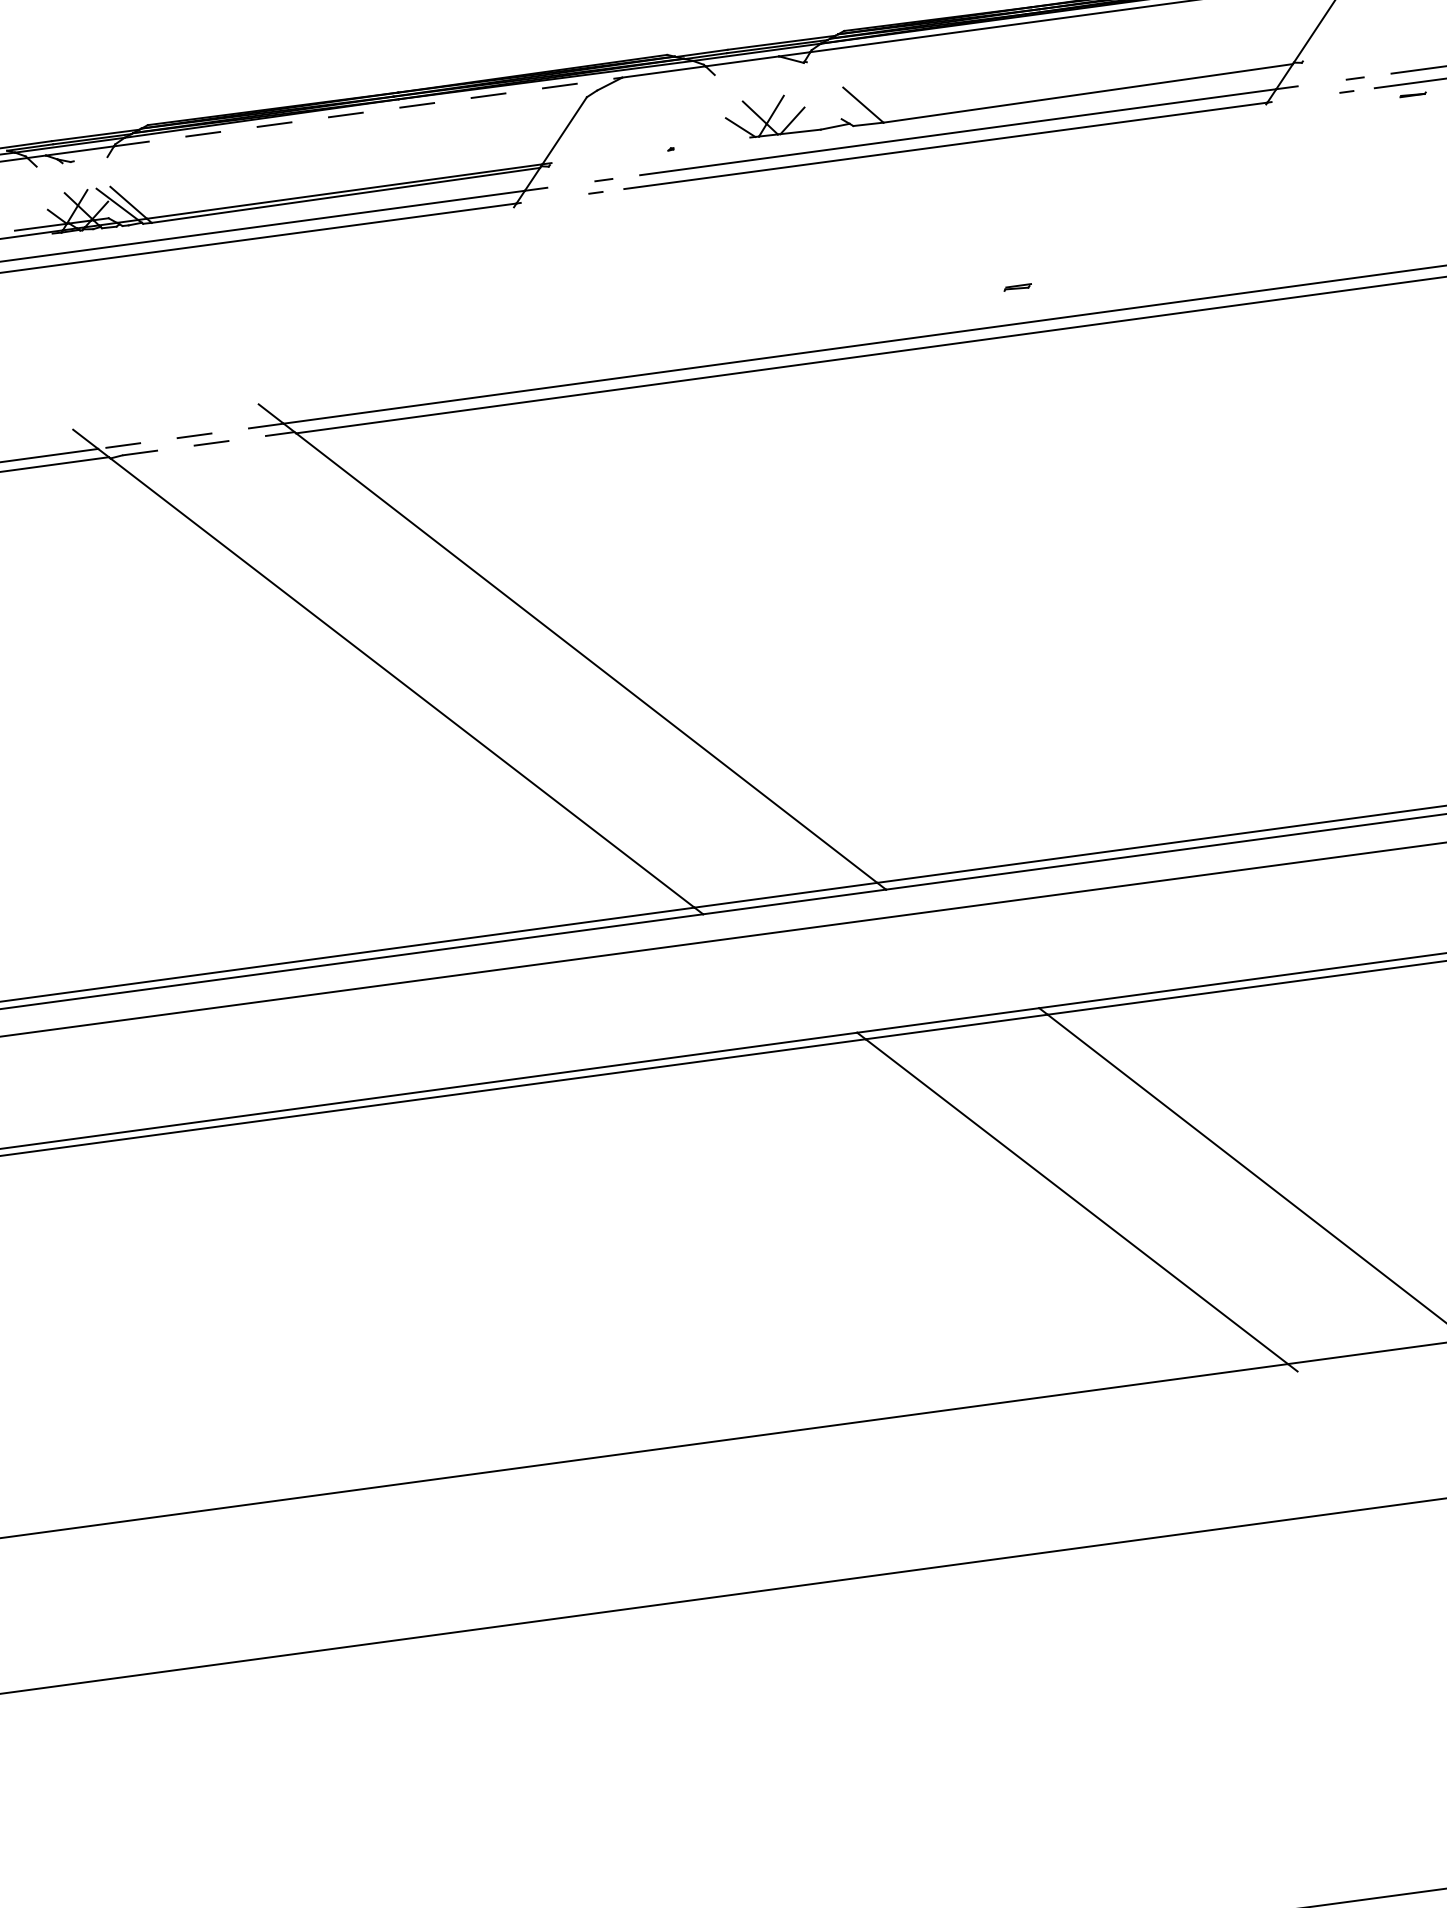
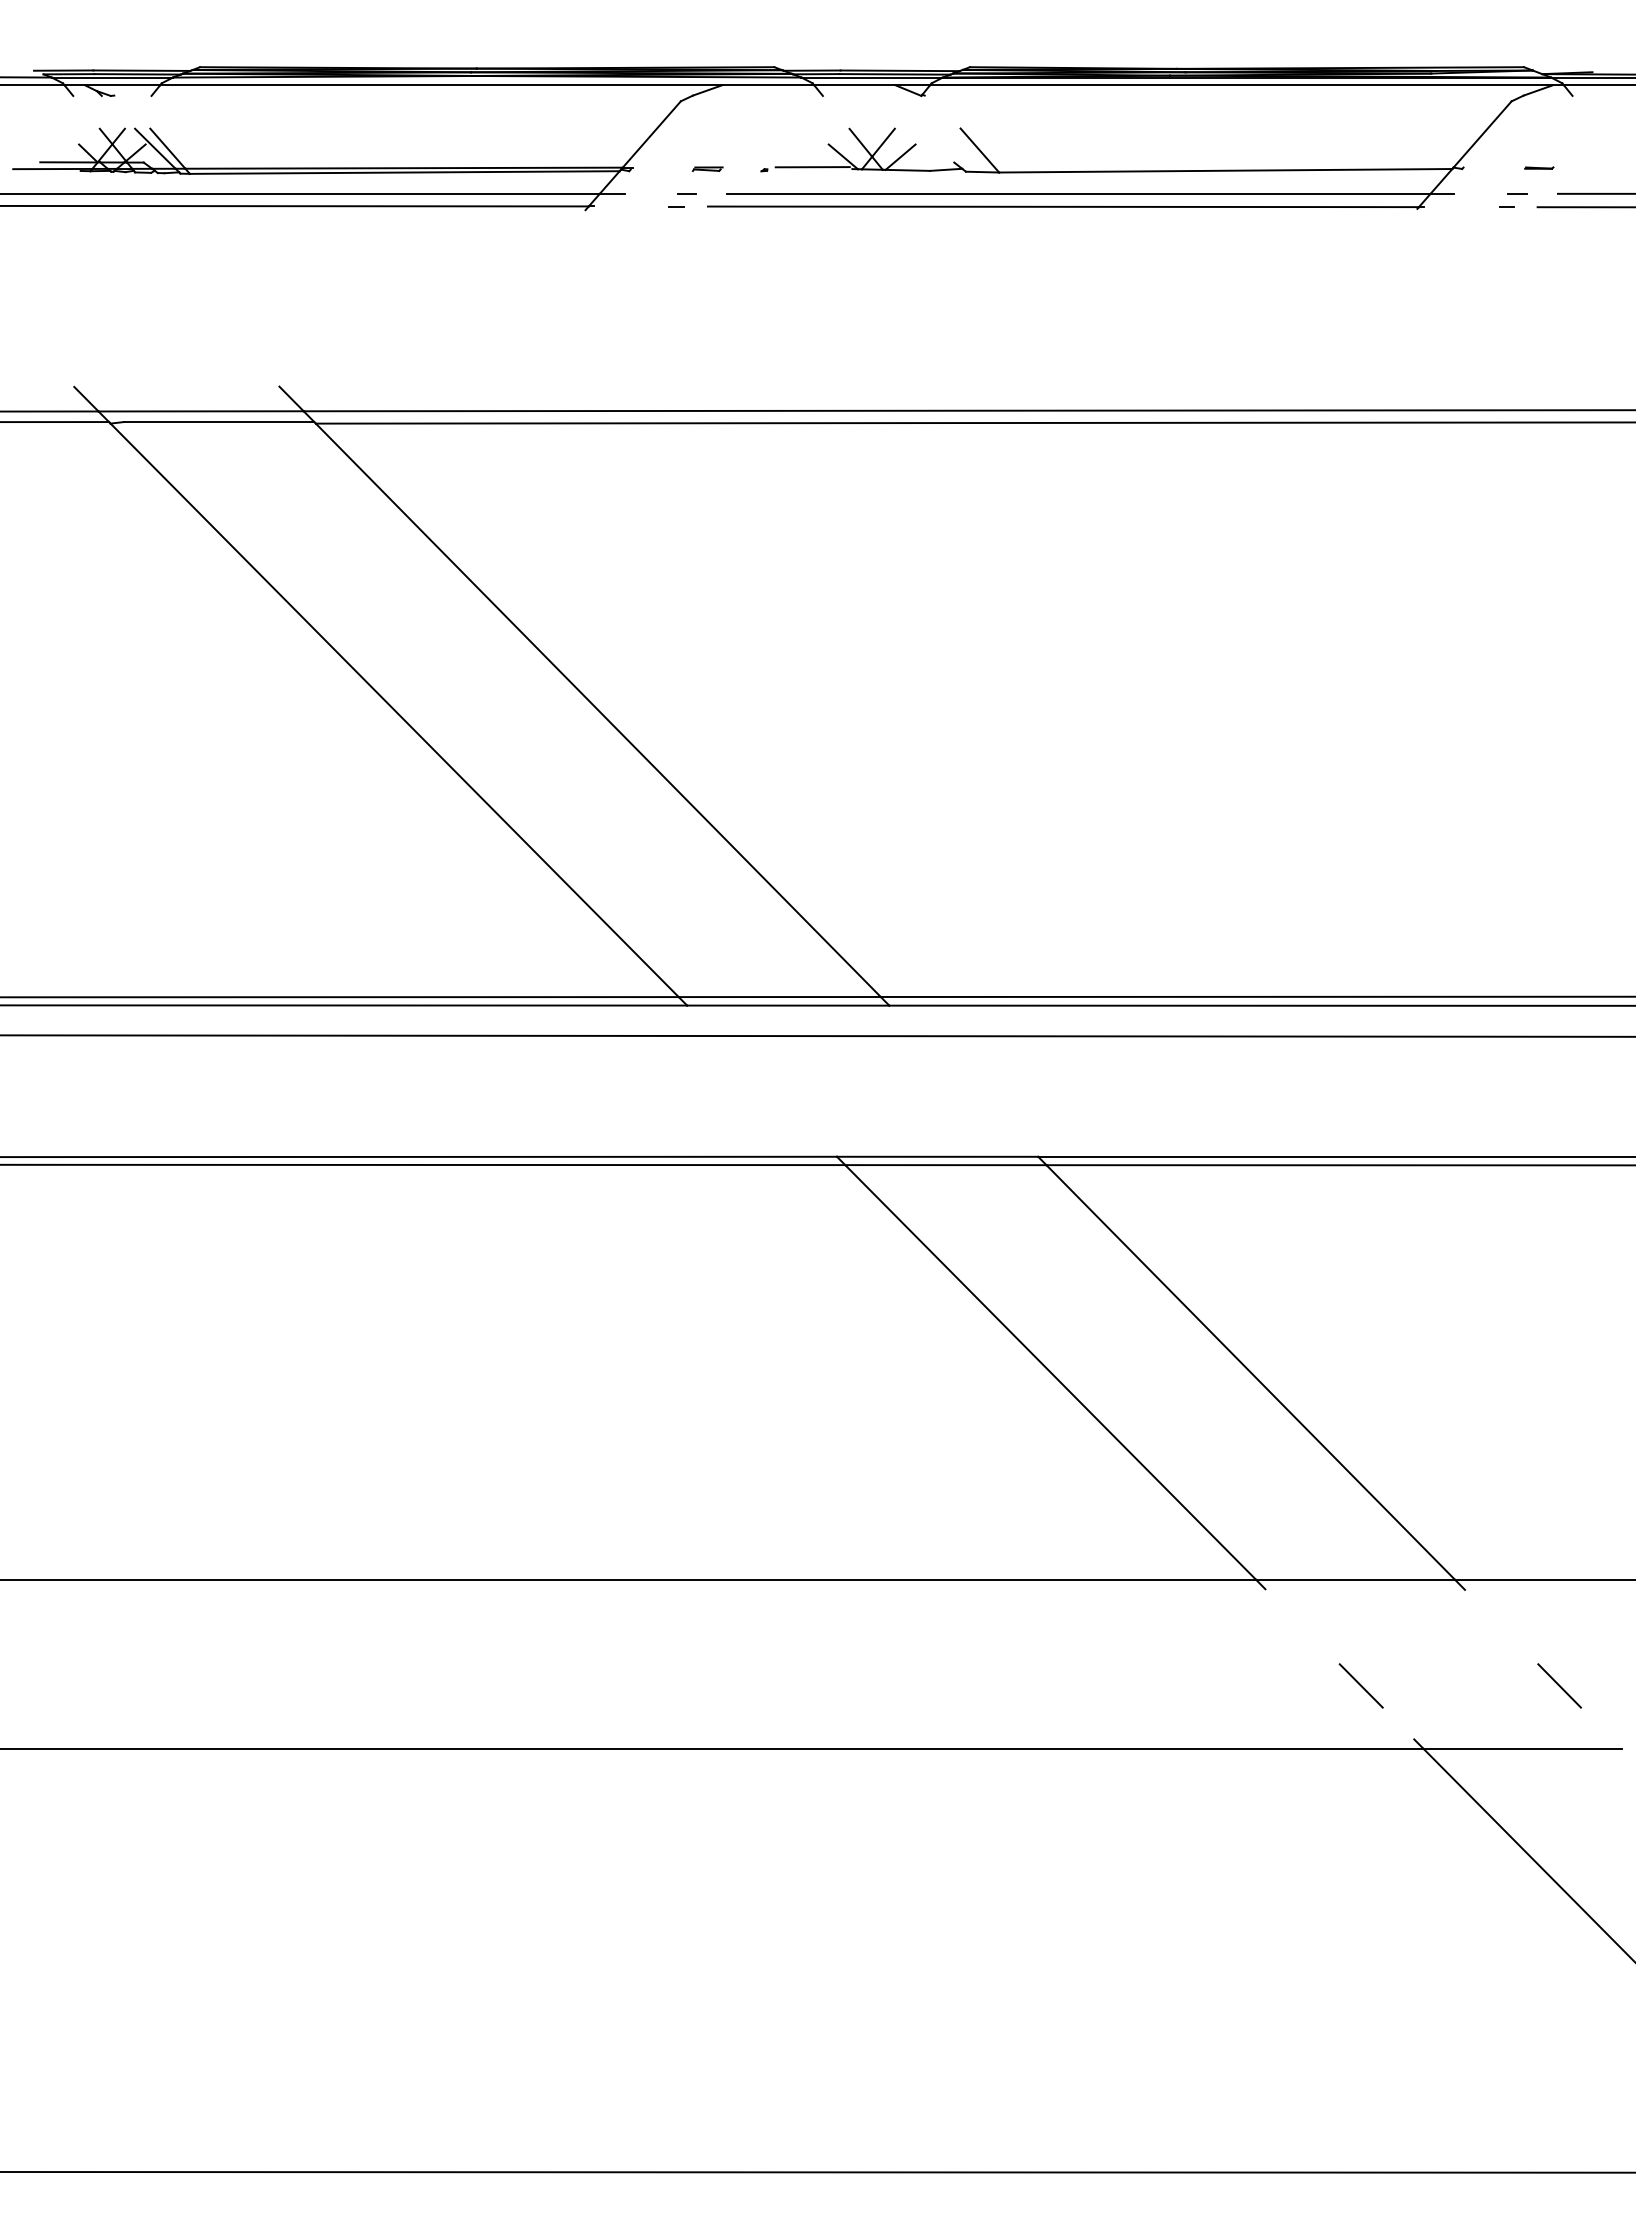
line: (1413, 94) -> (1539, 167), moved
line: (368, 112) -> (441, 85), dashed -> solid
line: (714, 140) -> (812, 167), added
part: (1017, 286) -> (707, 168), moved
line: (191, 436) -> (201, 411), dashed -> solid
line: (208, 444) -> (219, 422), dashed -> solid
line: (1395, 1446) -> (1360, 1685), added

